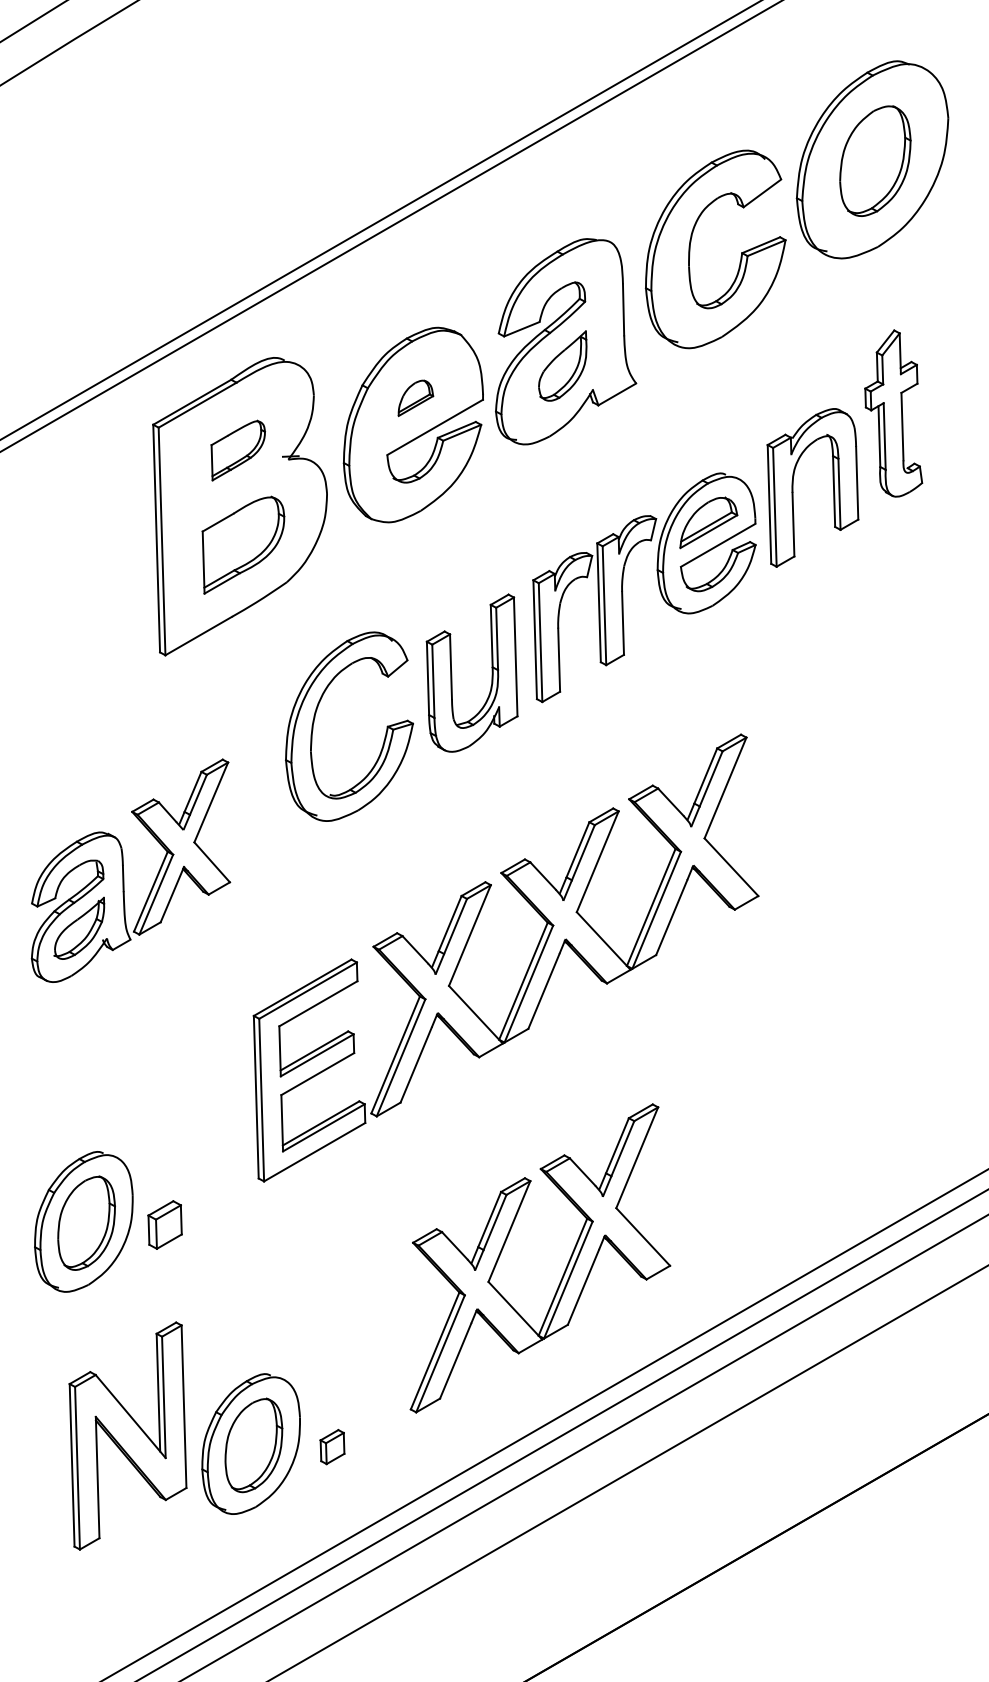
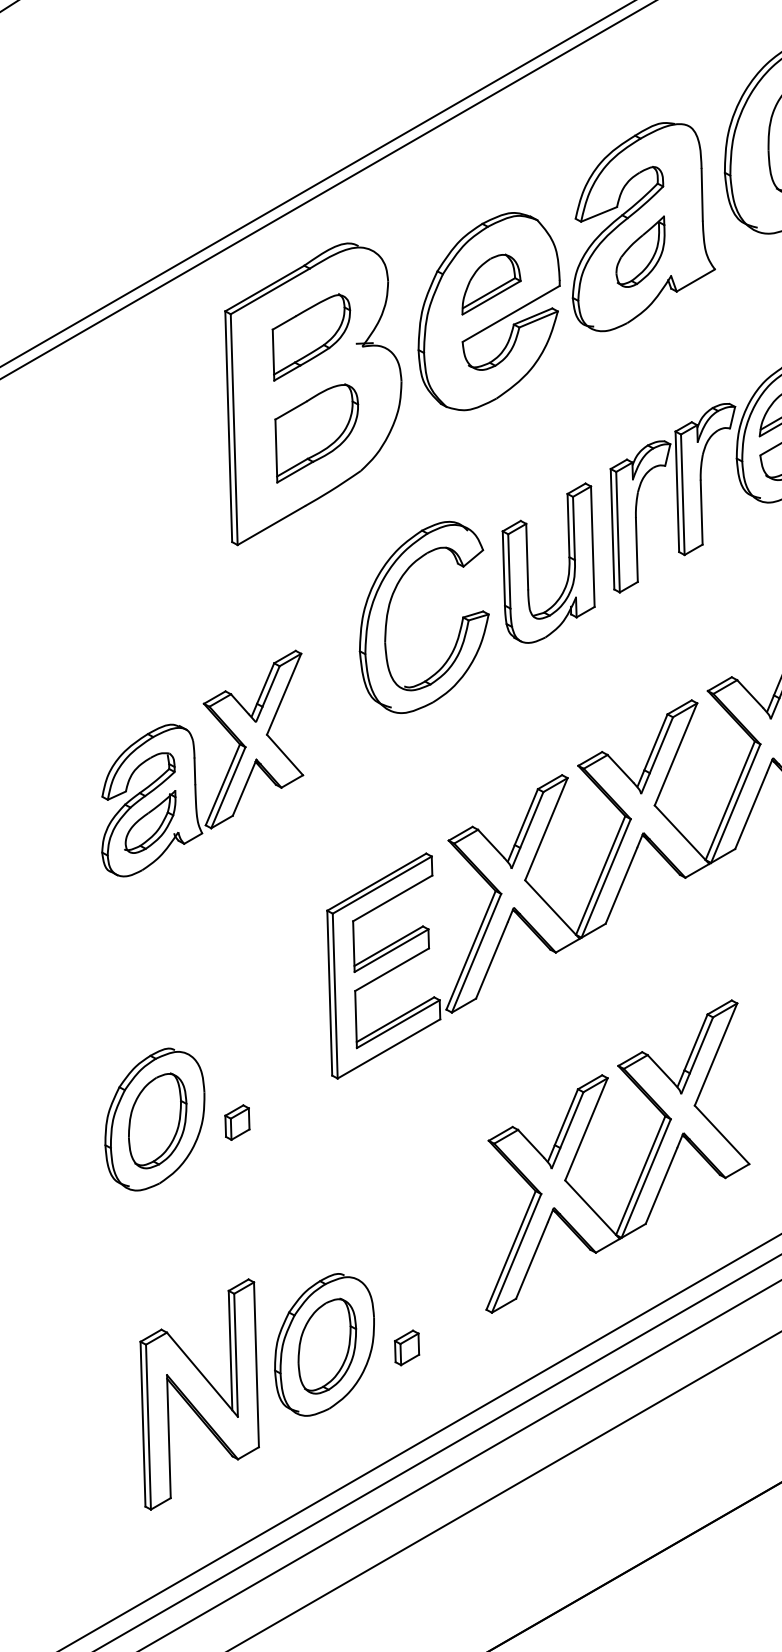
part: (415, 397) -> (491, 283), size x1.67
part: (238, 450) -> (311, 337), size x1.43
part: (165, 1224) -> (237, 1122), size x0.71
part: (127, 1435) -> (199, 1393), moved

